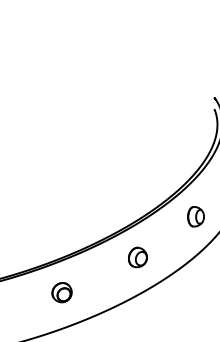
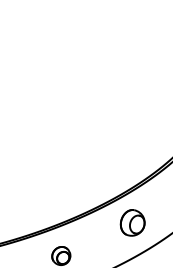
part: (137, 257) -> (132, 222), size x1.4

